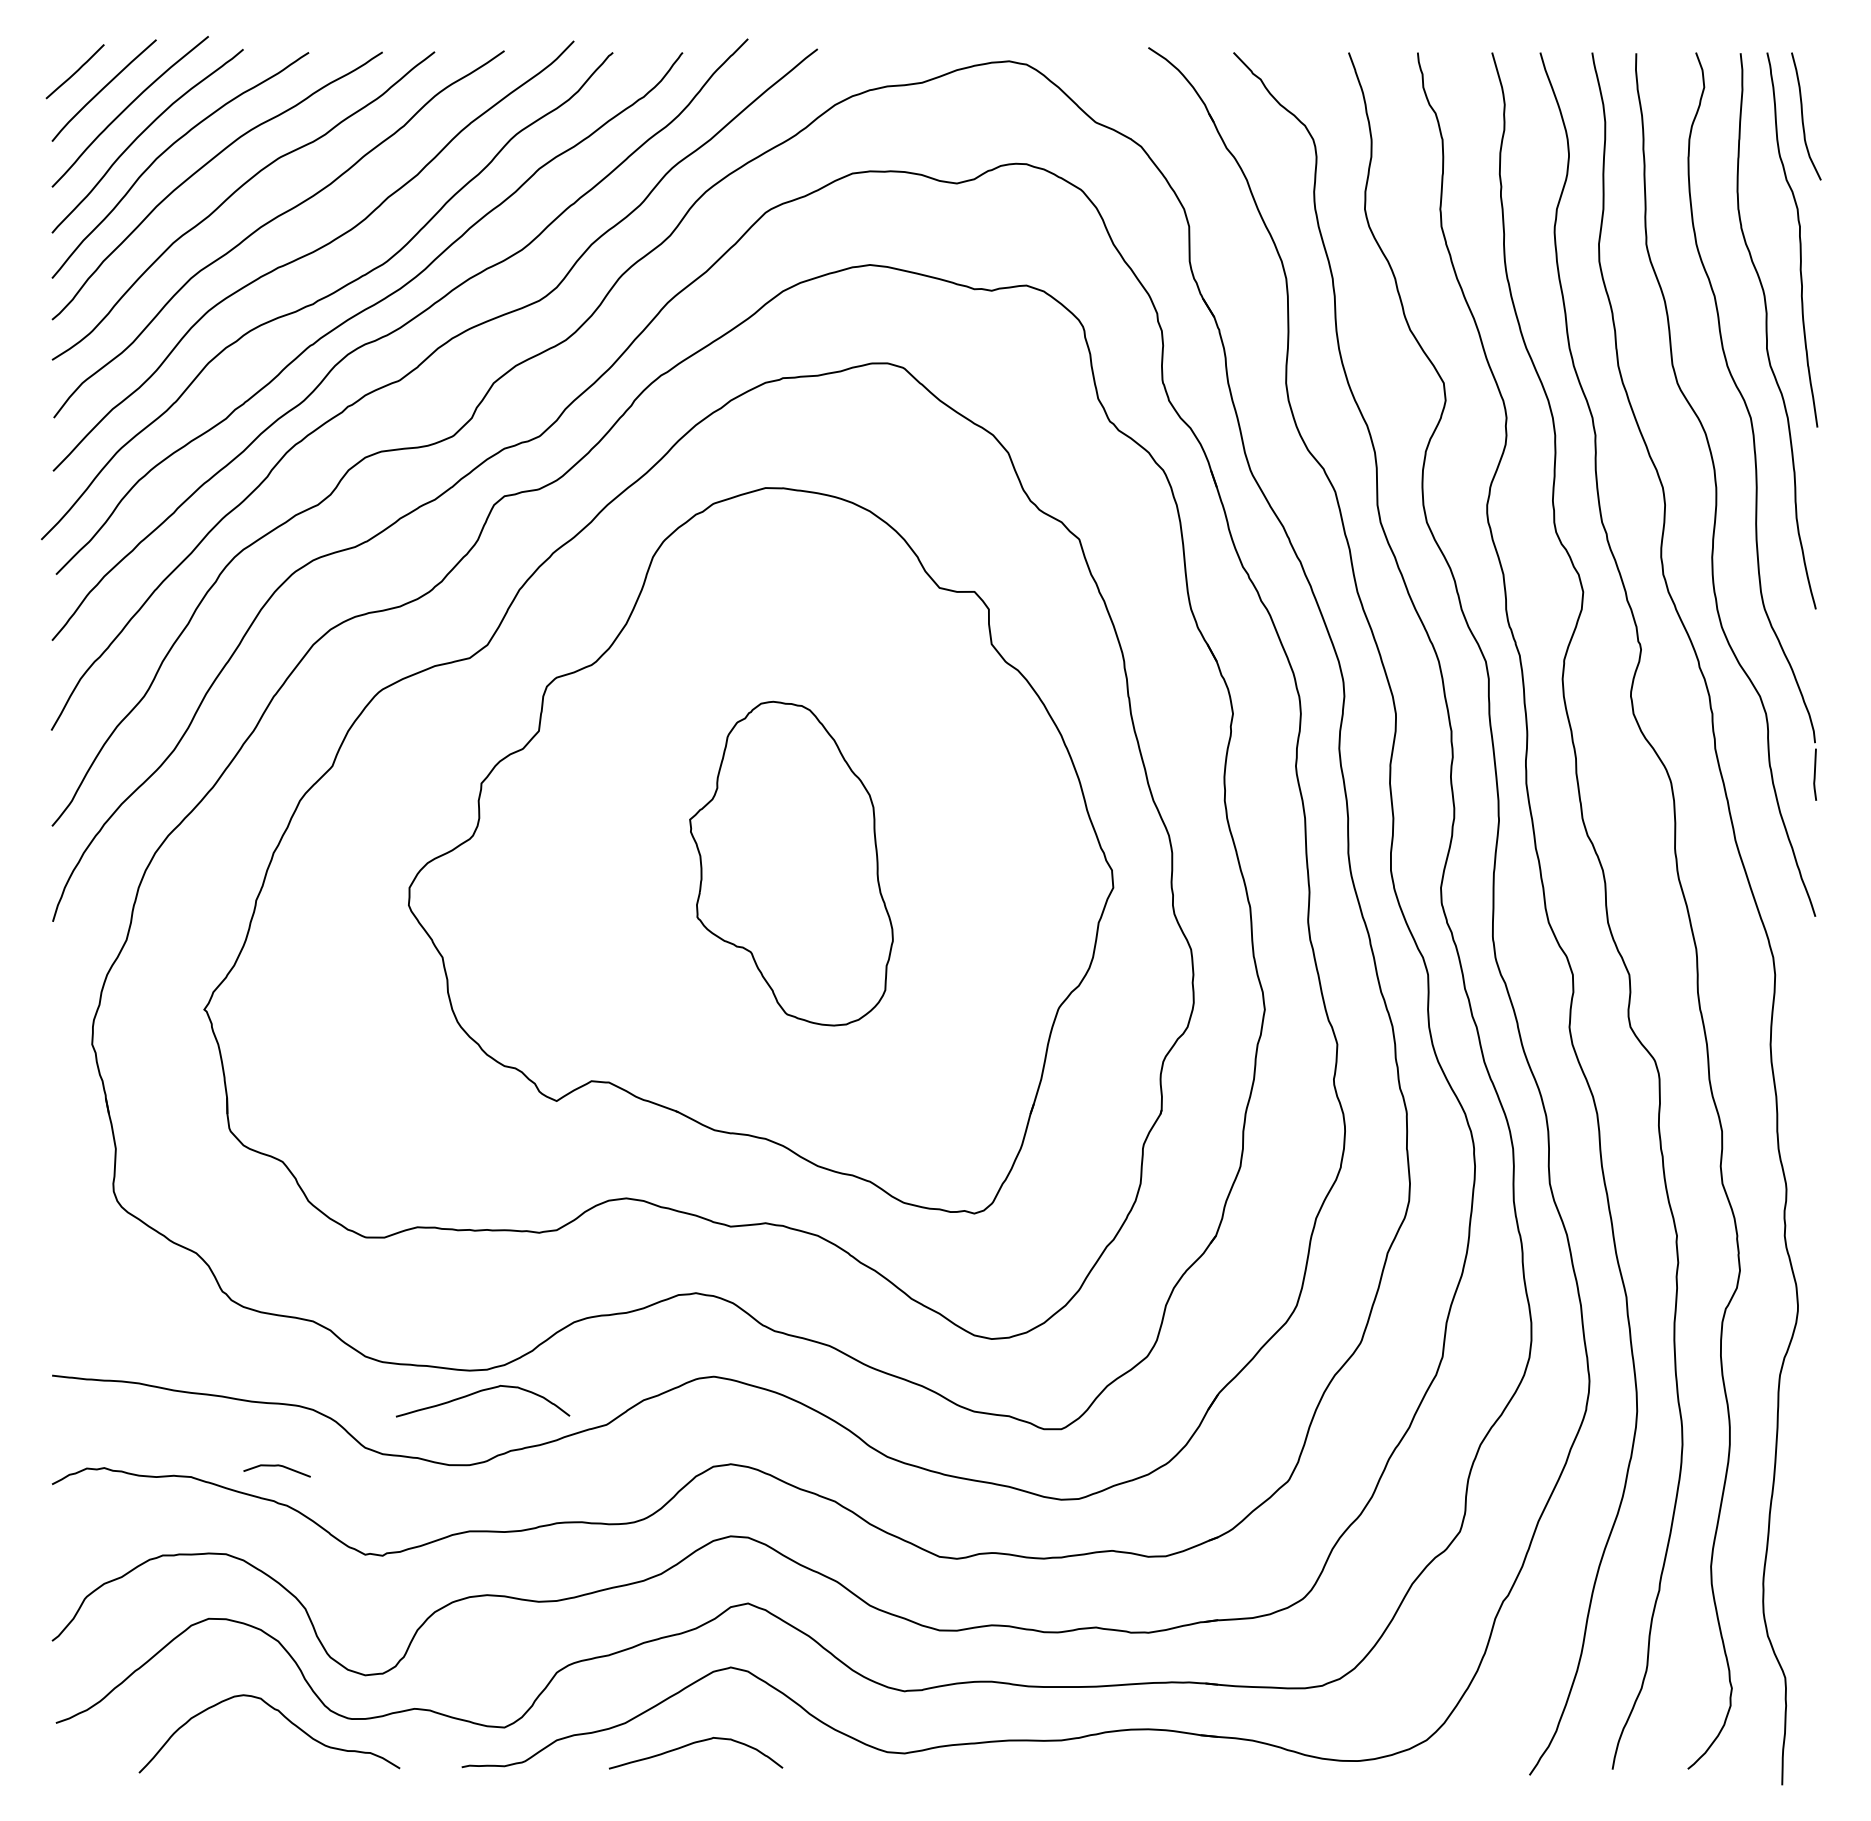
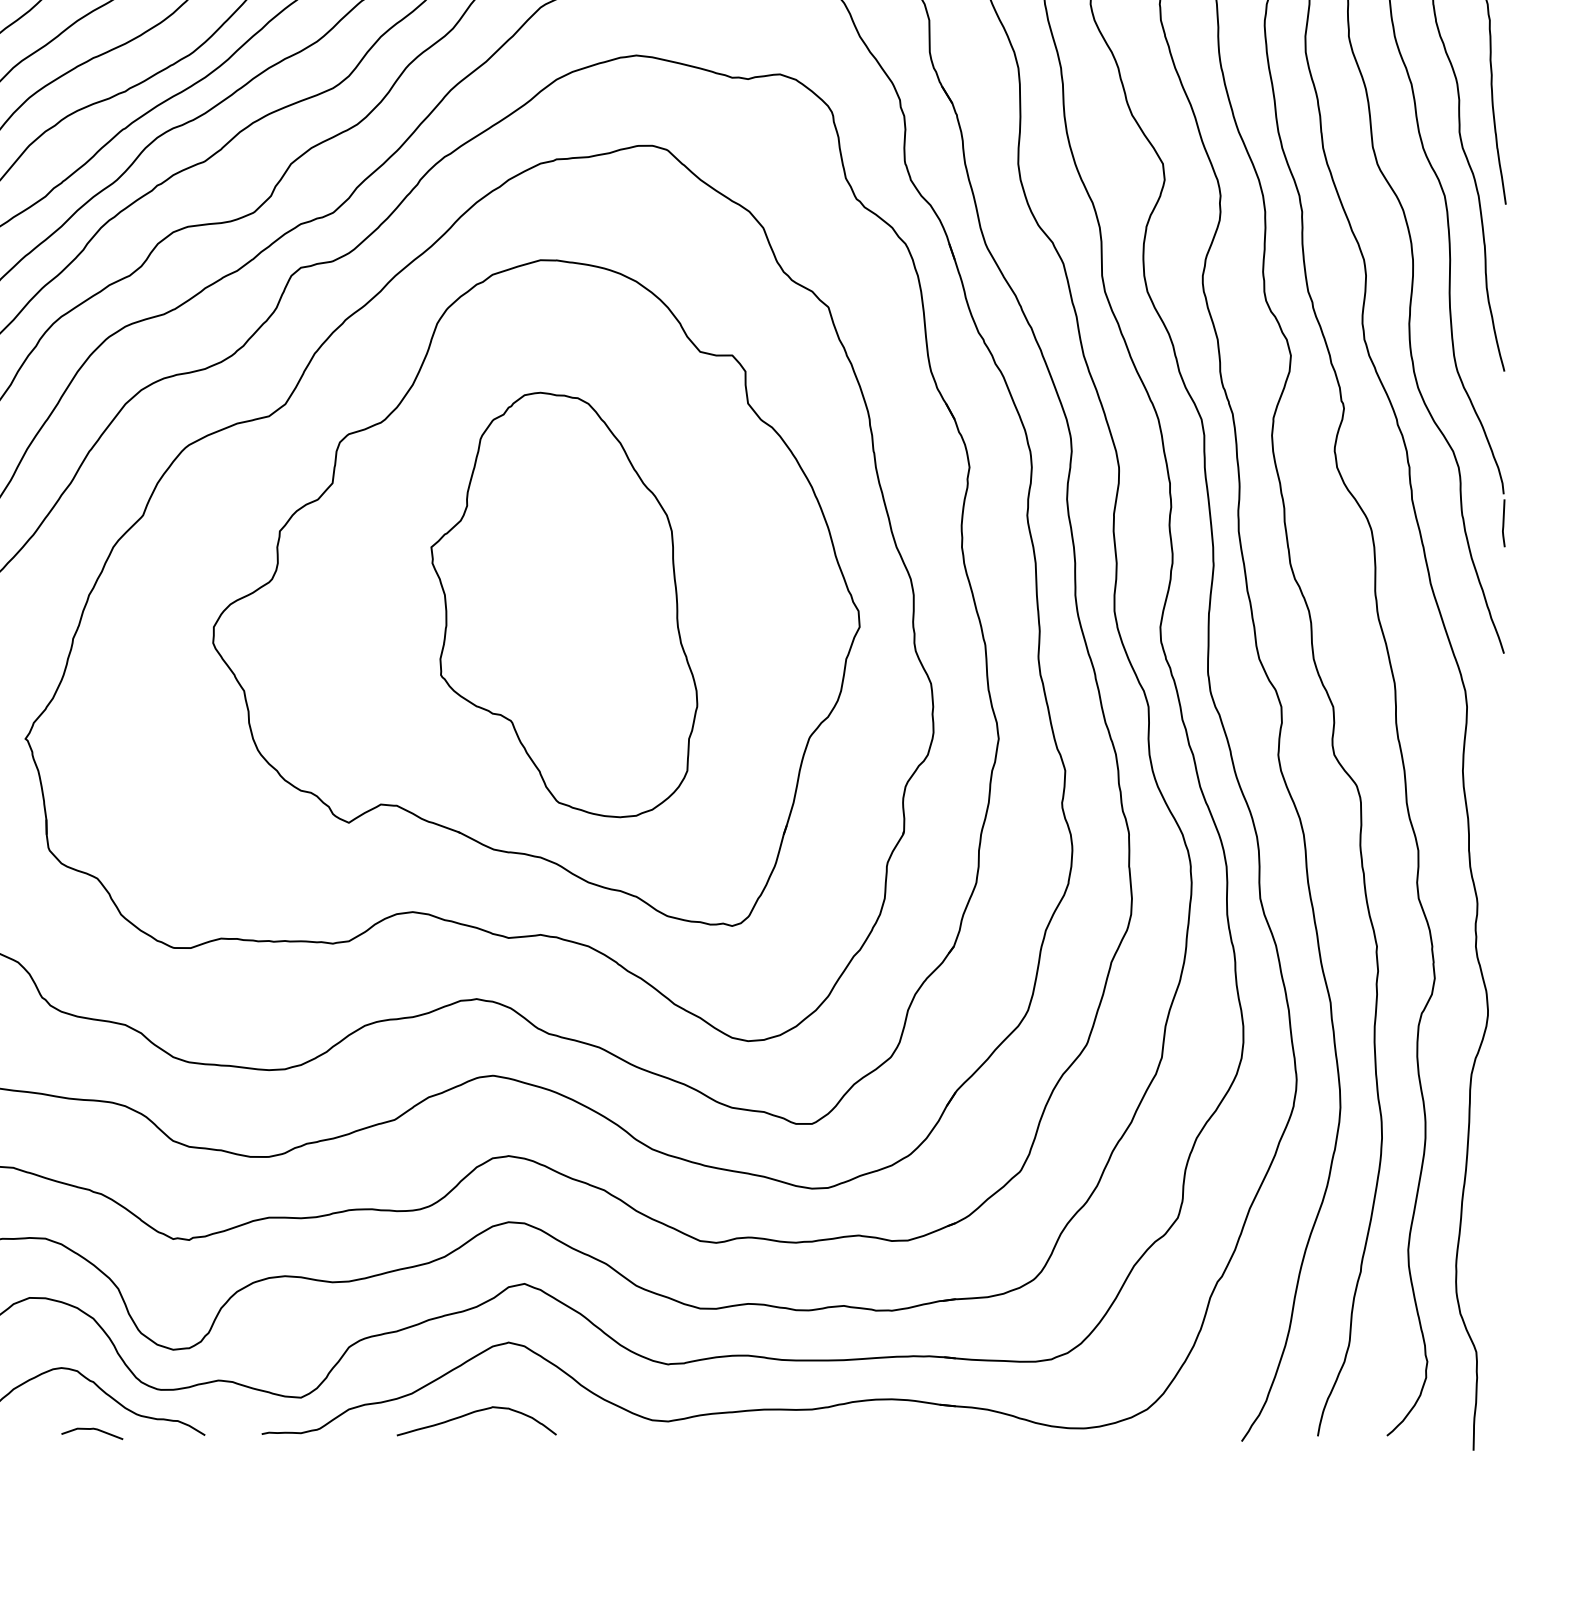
part: (791, 863) -> (564, 604), size x1.43
curve: (479, 1392) -> (278, 1090), removed
curve: (276, 1466) -> (91, 1429), moved

